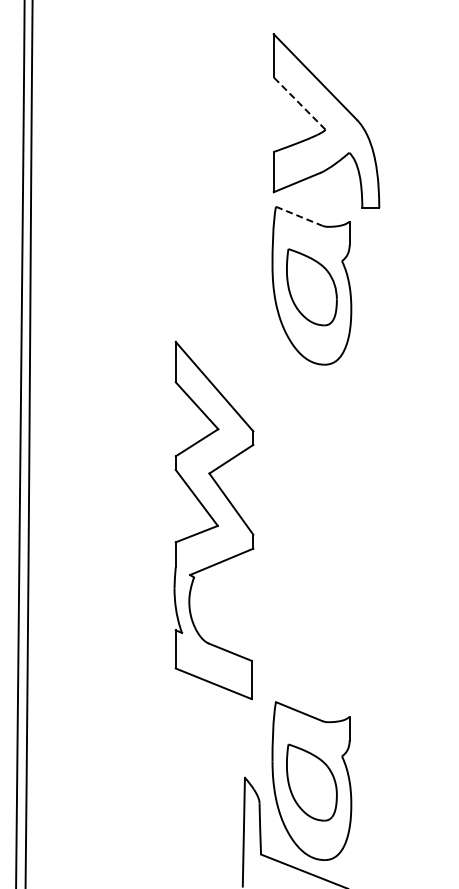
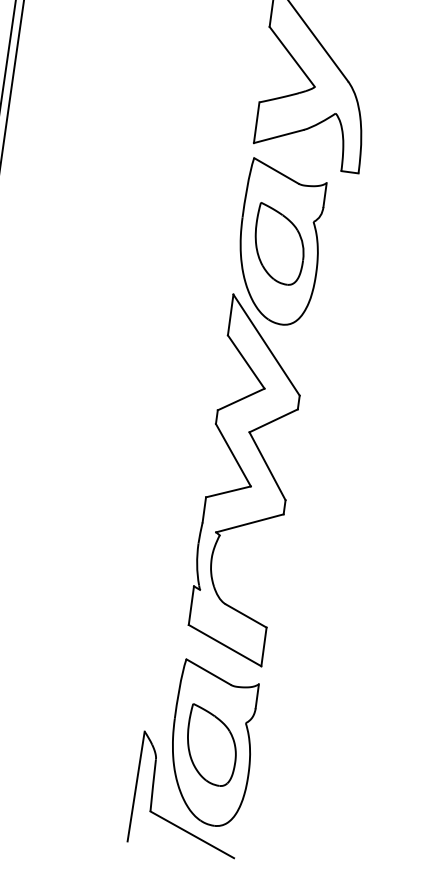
line: (299, 103) -> (292, 56), dashed -> solid
line: (299, 216) -> (276, 171), dashed -> solid
part: (213, 519) -> (247, 479), moved

